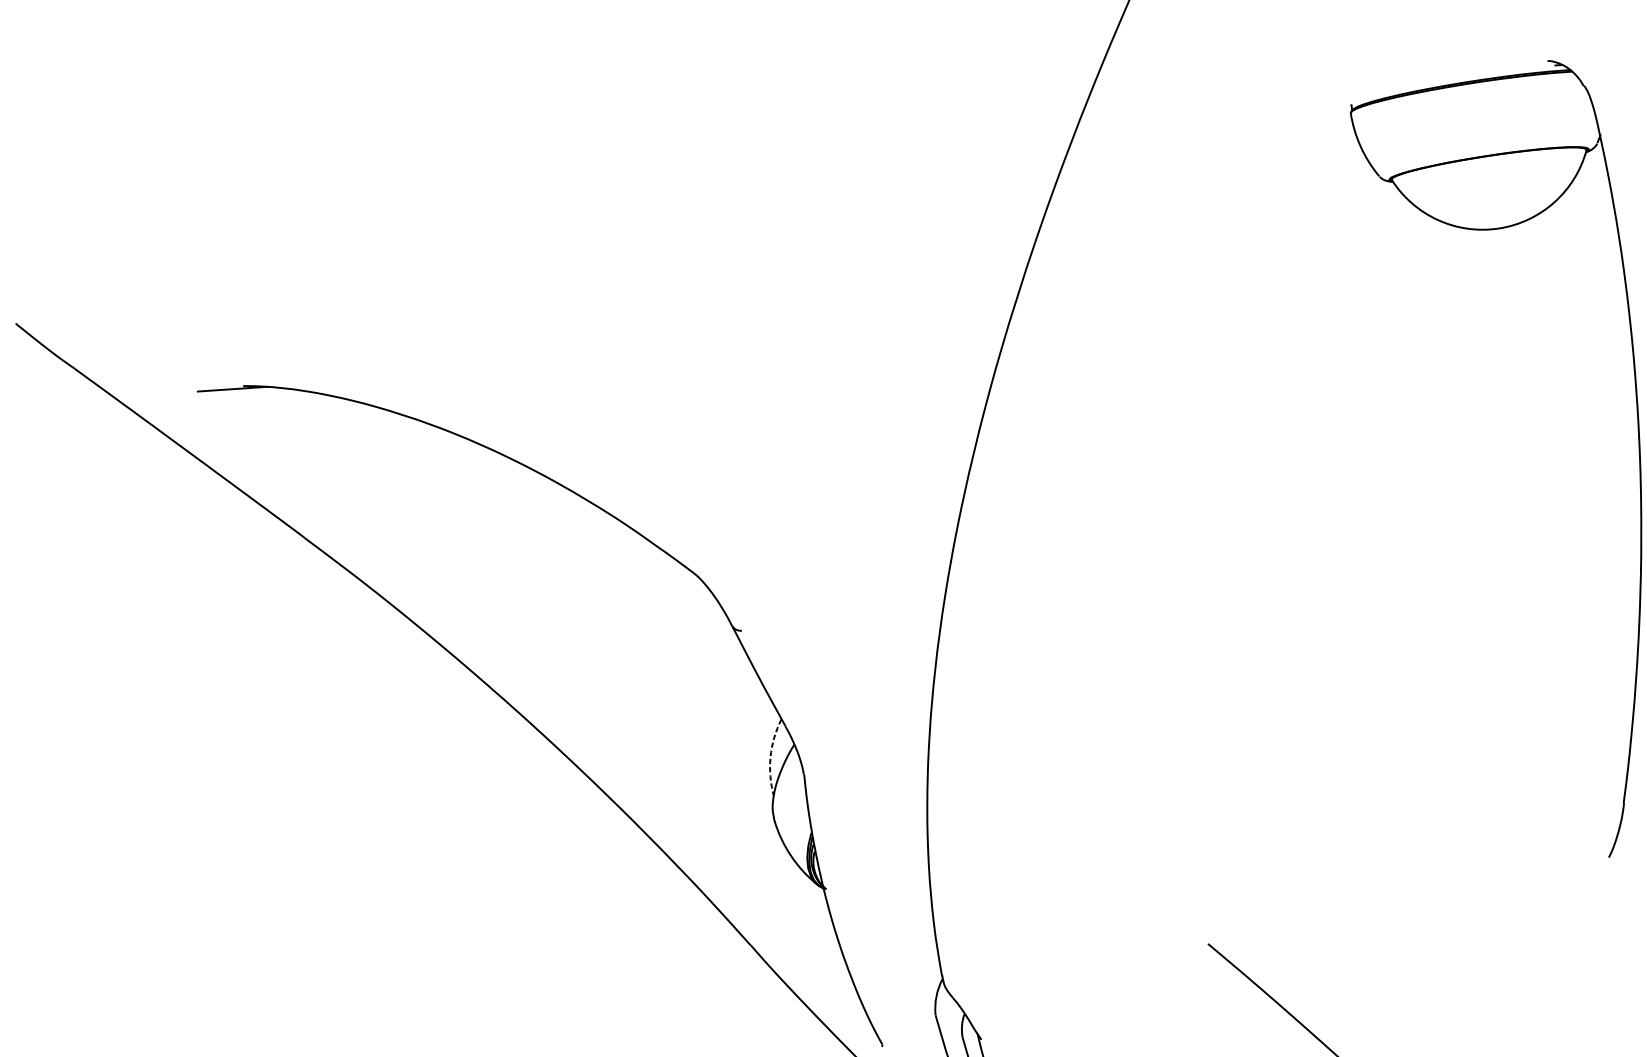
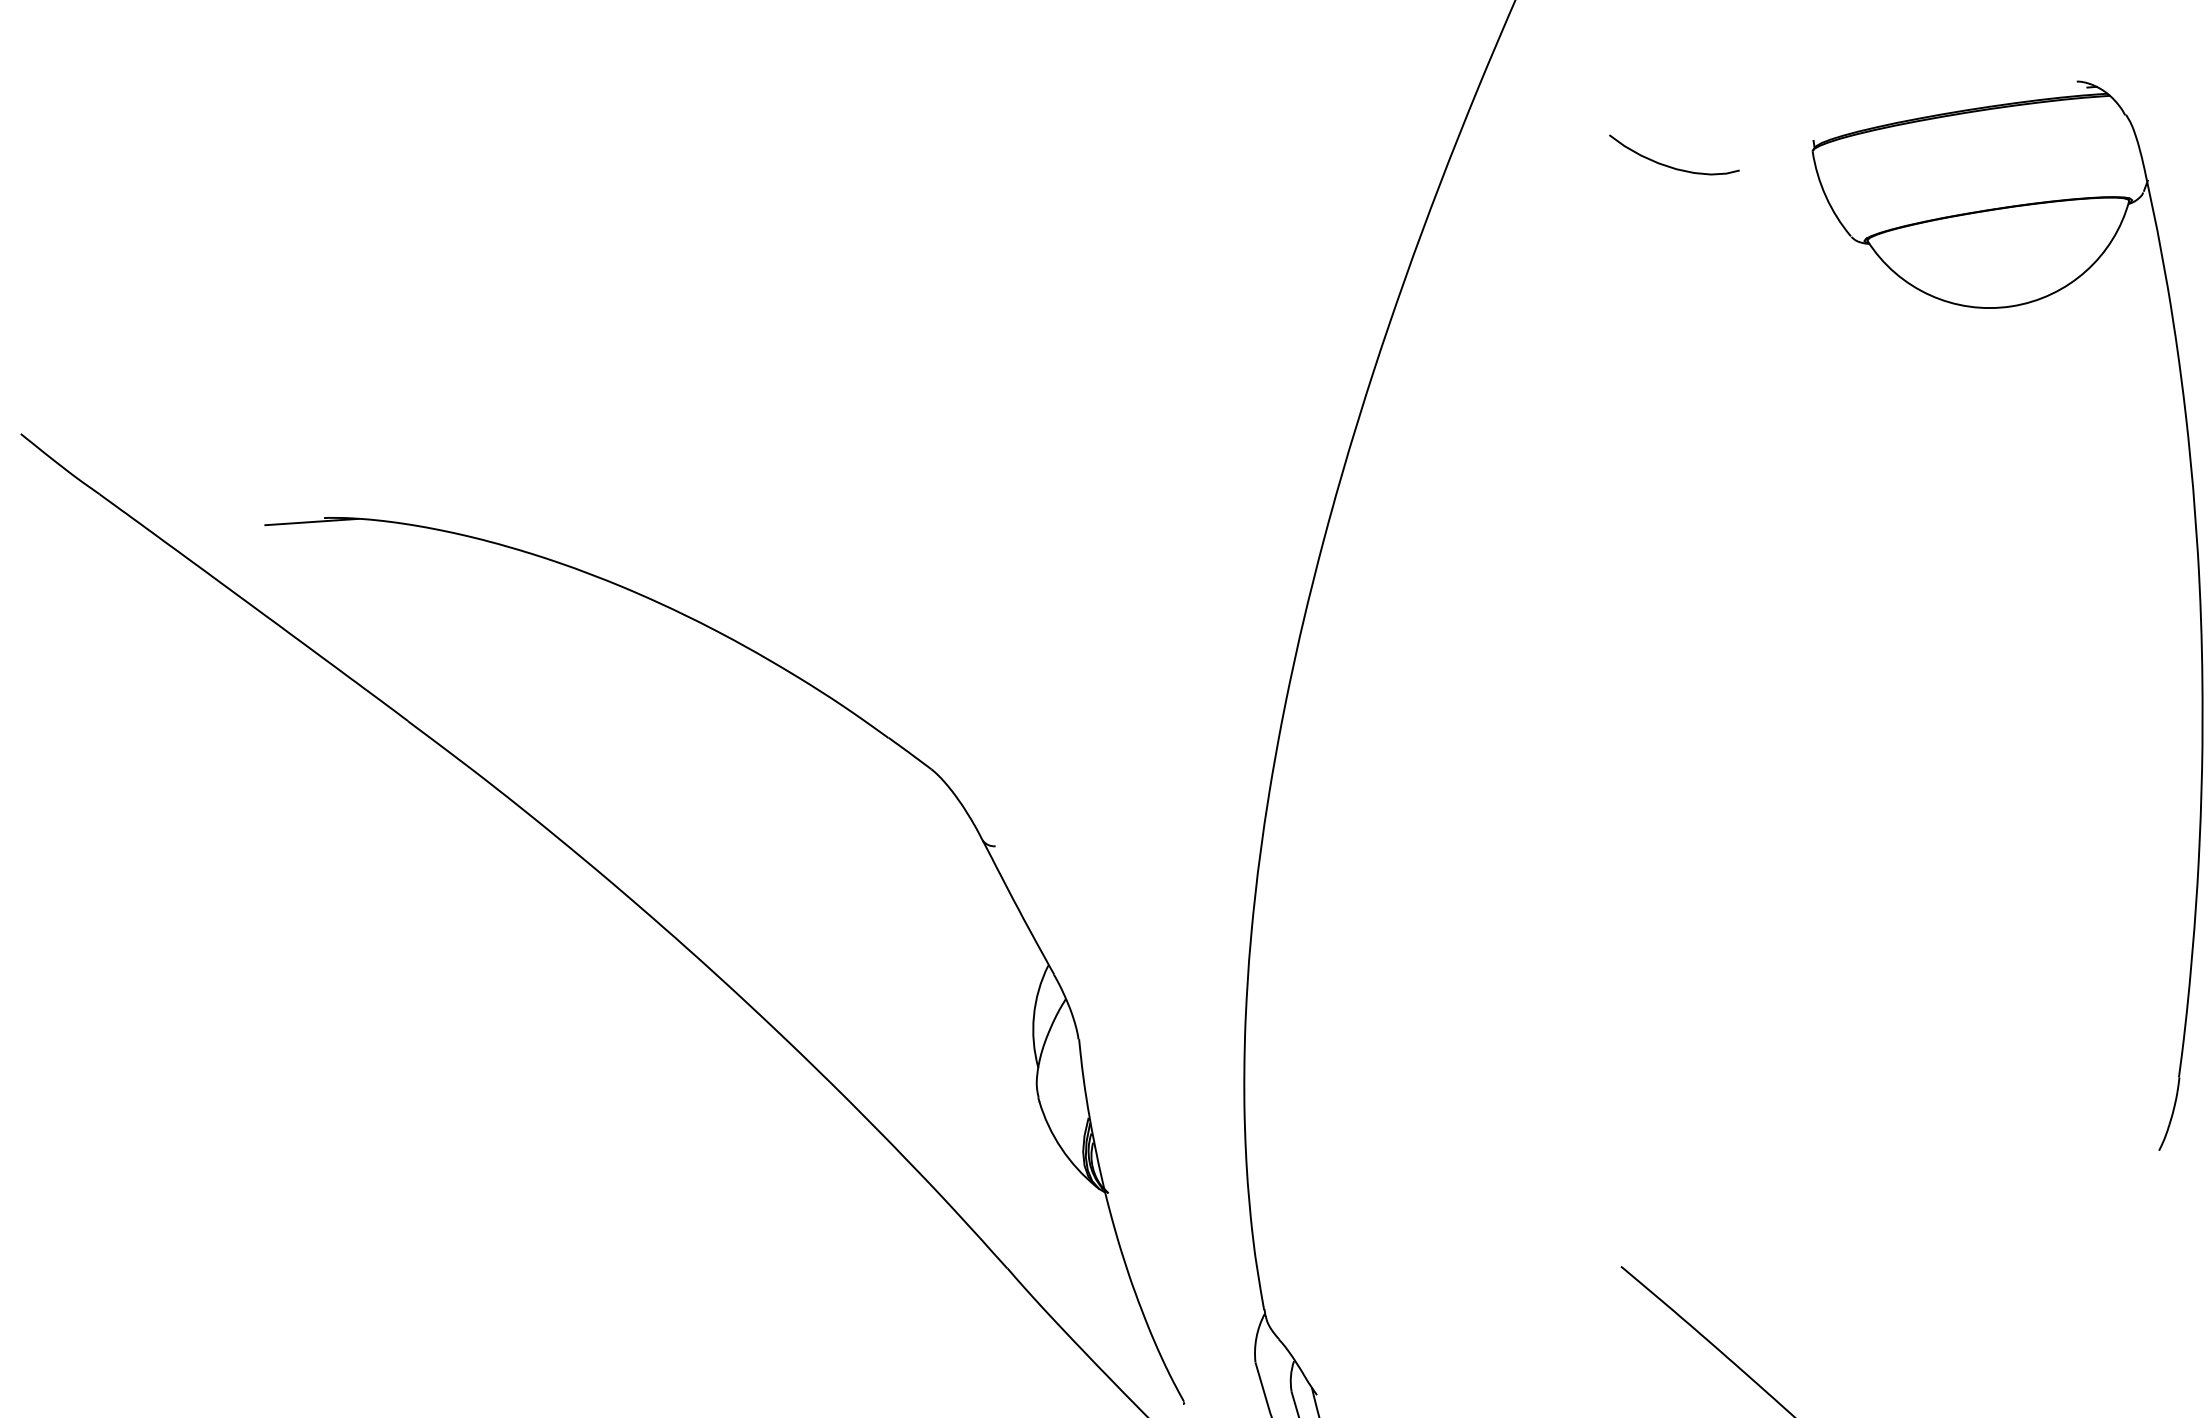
curve: (1245, 124) -> (1671, 166), added
arc: (770, 756) -> (1033, 1015), dashed -> solid

